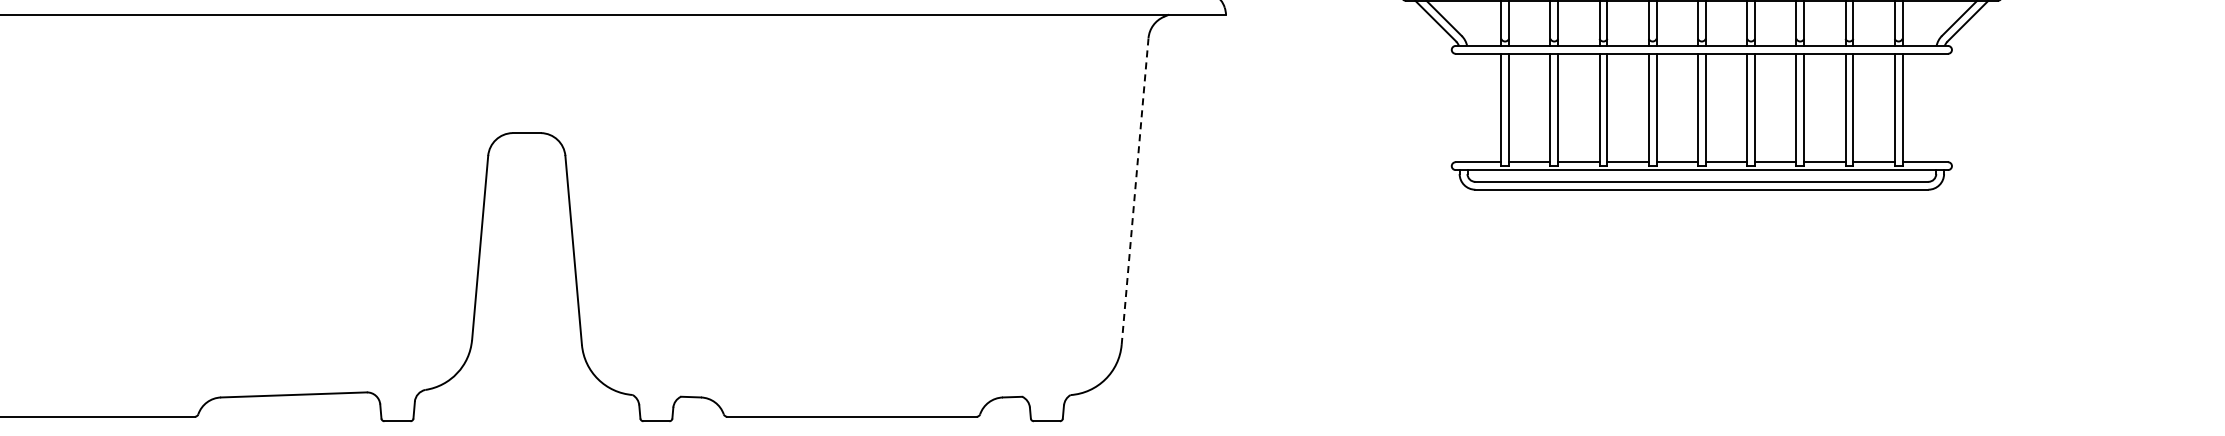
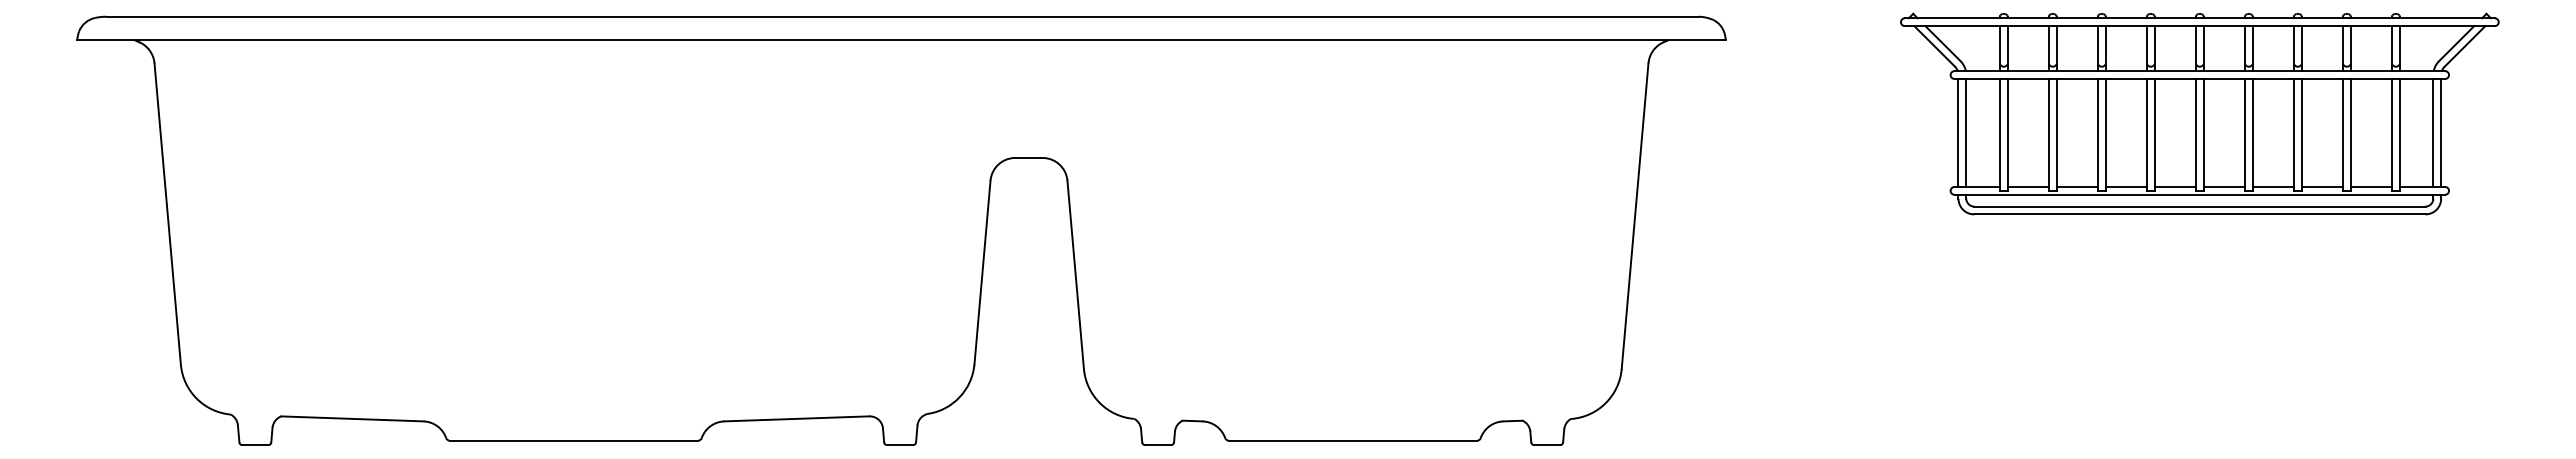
line: (1459, 107) -> (1958, 132), added
line: (1467, 107) -> (1966, 132), added
line: (1936, 107) -> (2433, 132), added
line: (1944, 107) -> (2441, 132), added
line: (1135, 190) -> (1635, 215), dashed -> solid

